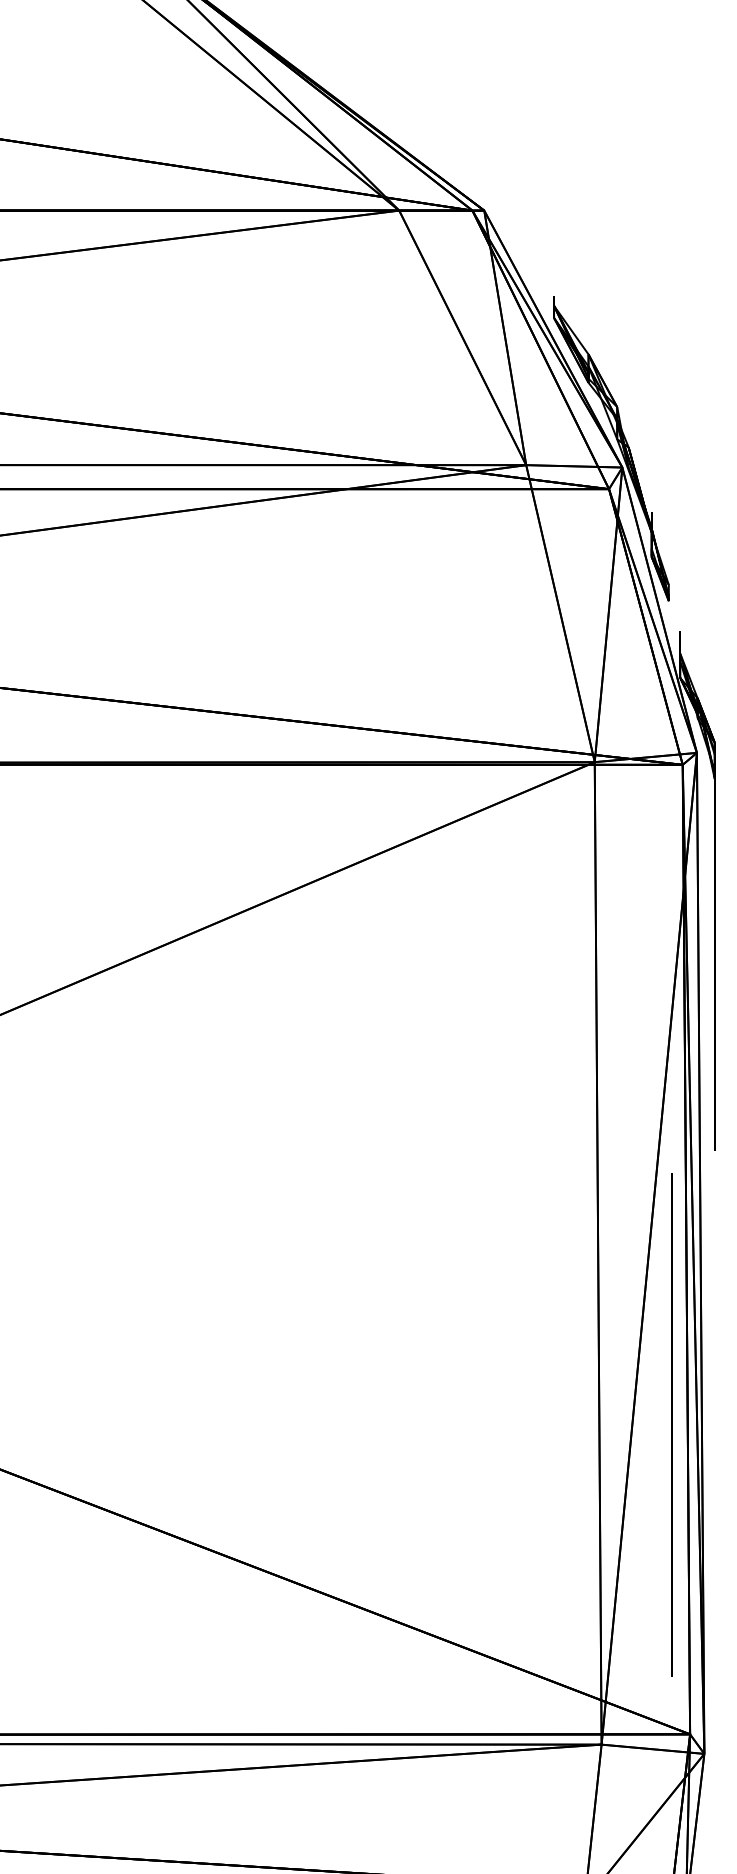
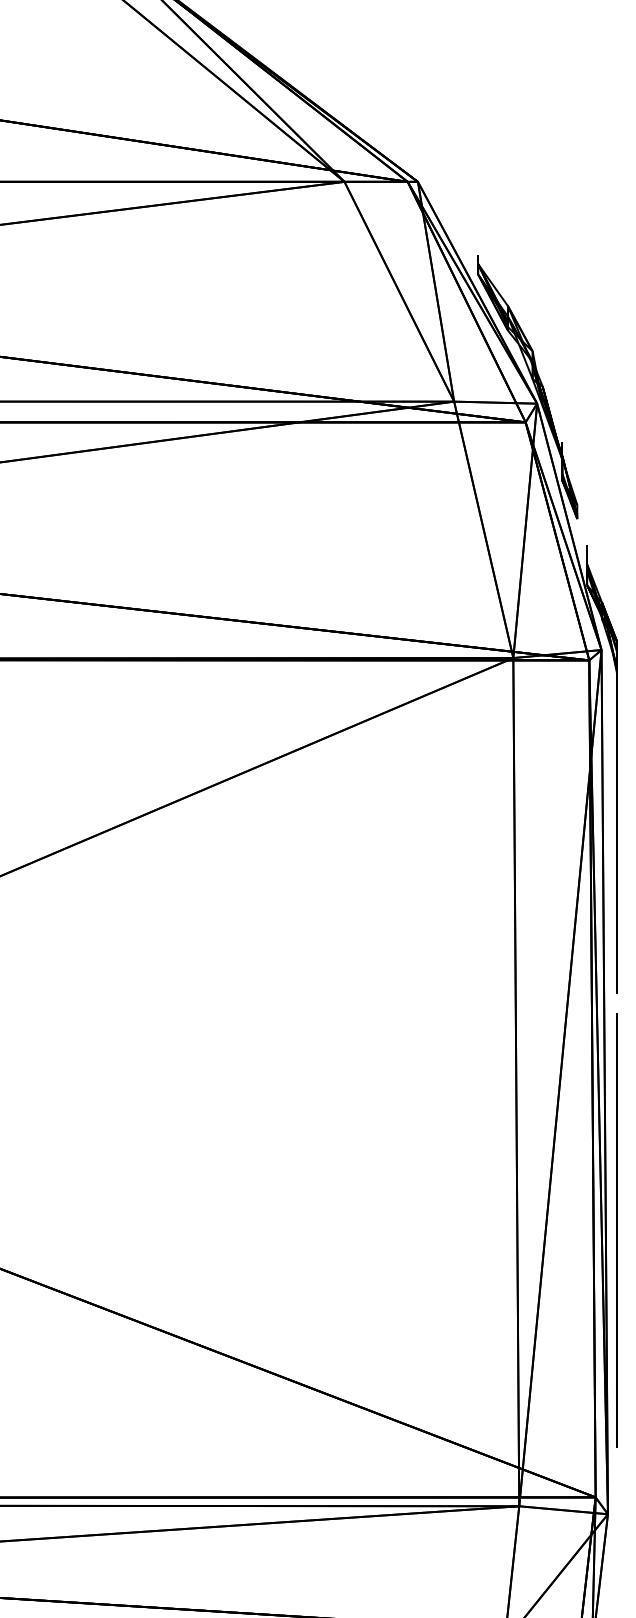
line: (671, 1425) -> (616, 1230), moved

